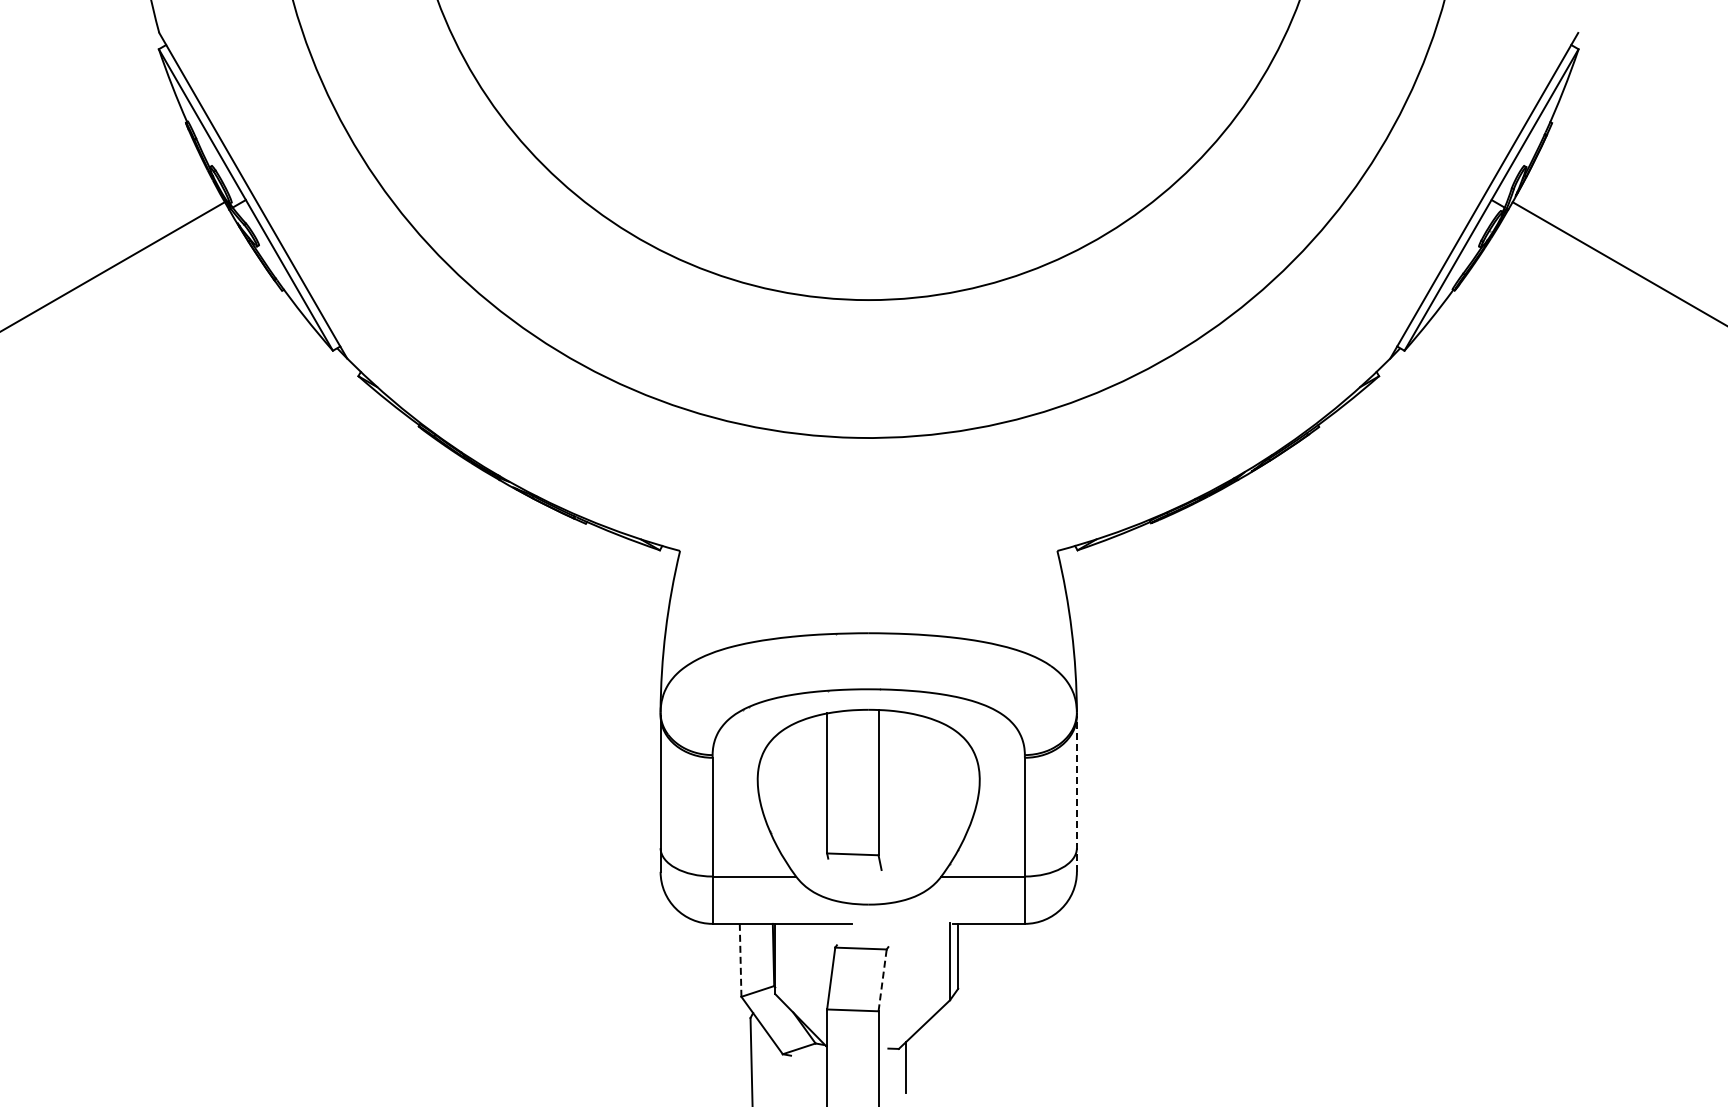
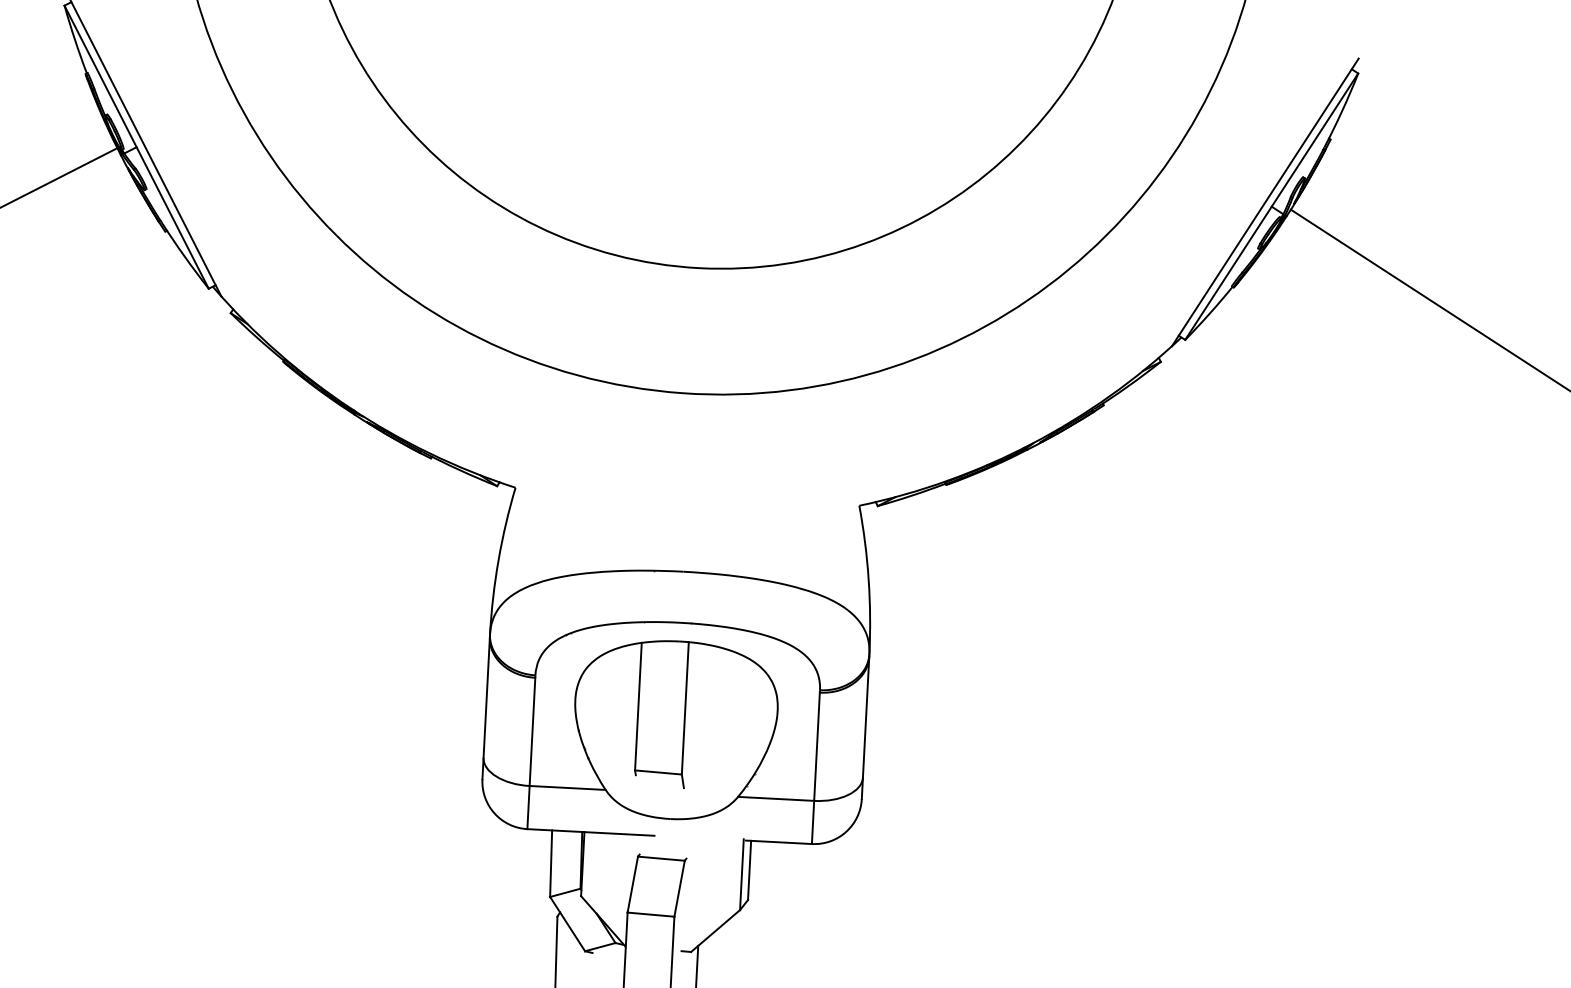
line: (1076, 793) -> (865, 727), dashed -> solid
line: (740, 959) -> (551, 862), dashed -> solid
line: (882, 979) -> (679, 887), dashed -> solid

